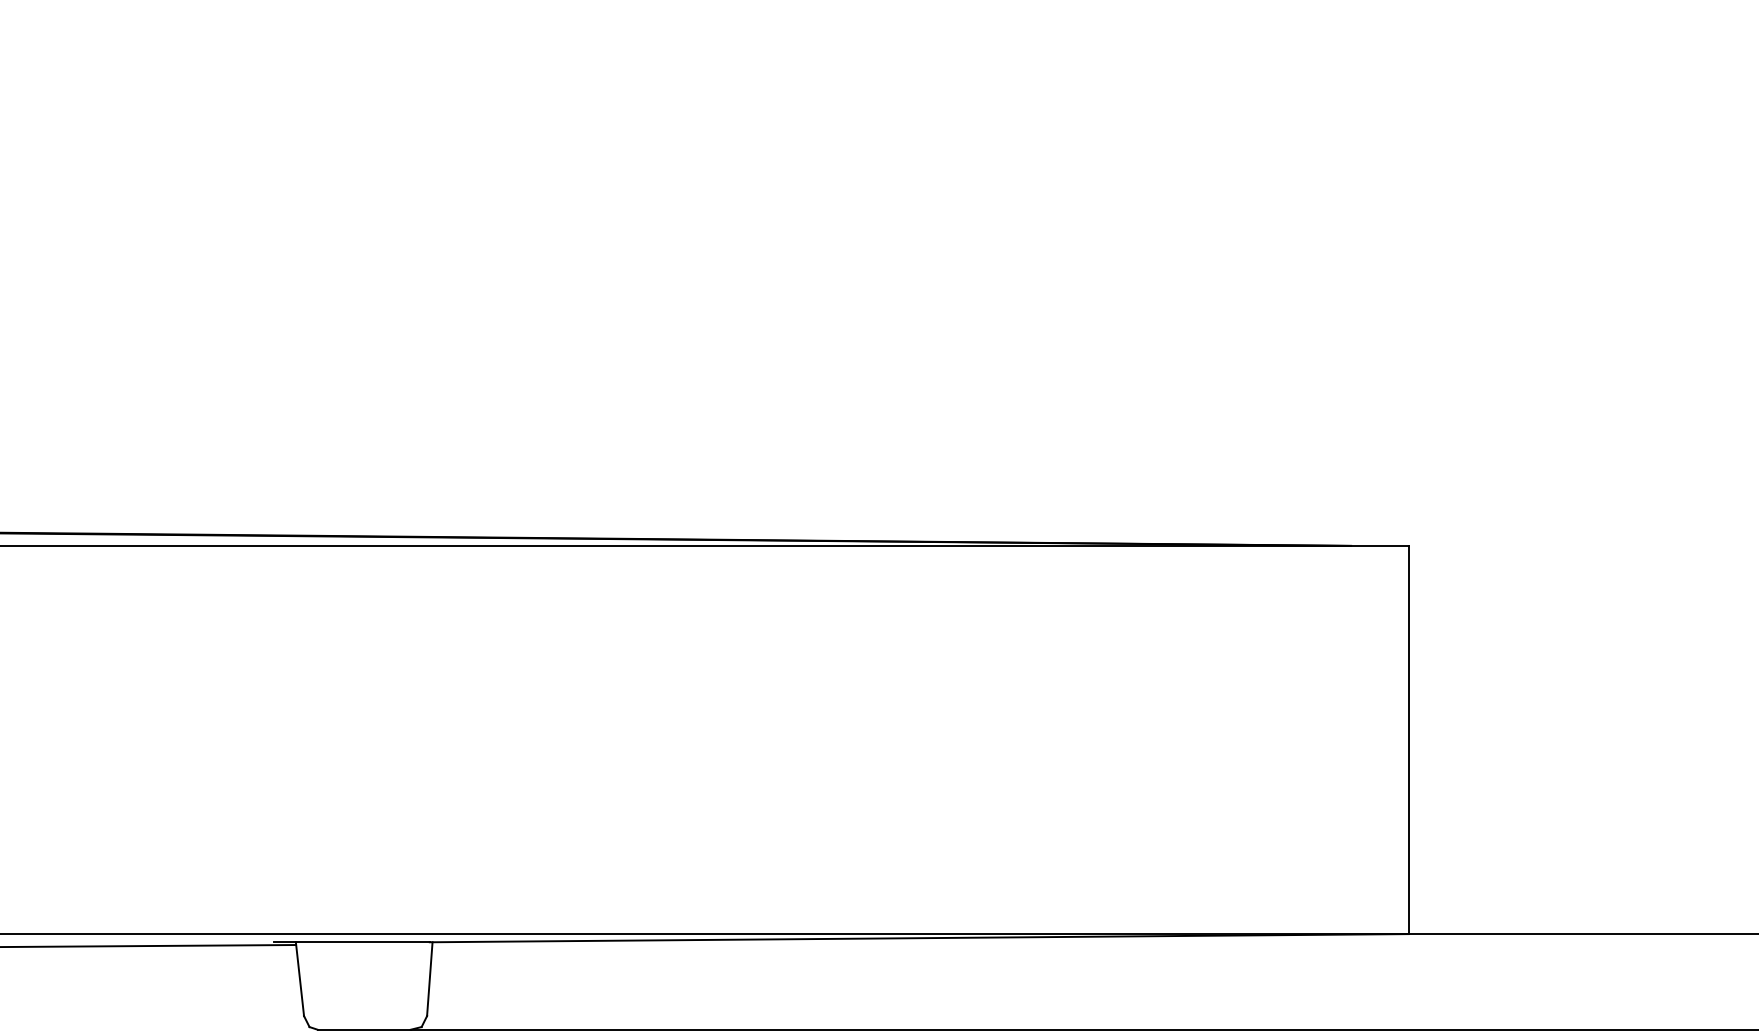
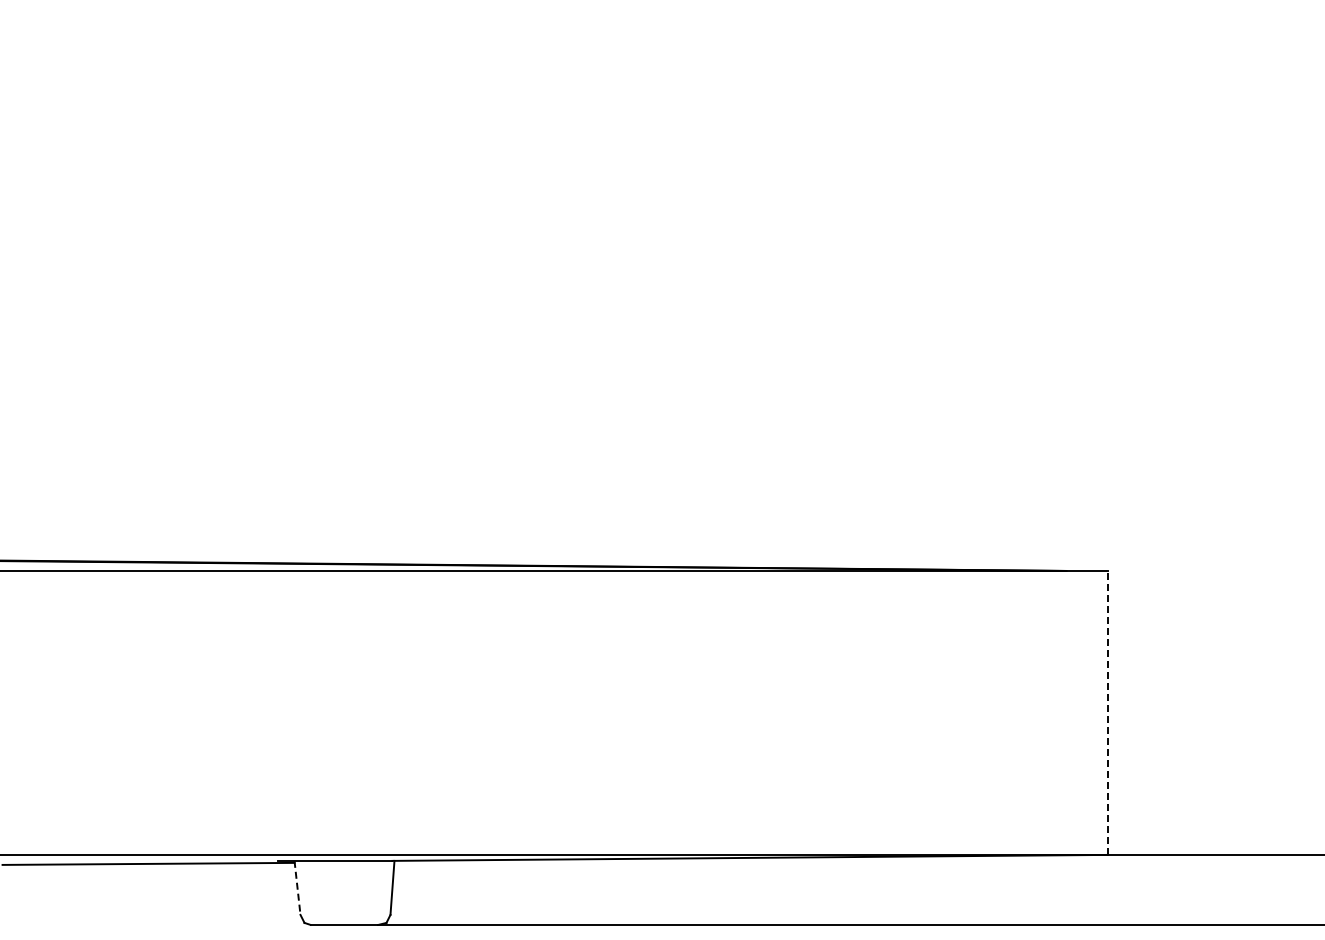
line: (1408, 739) -> (1108, 712), solid -> dashed
line: (299, 980) -> (297, 888), solid -> dashed

